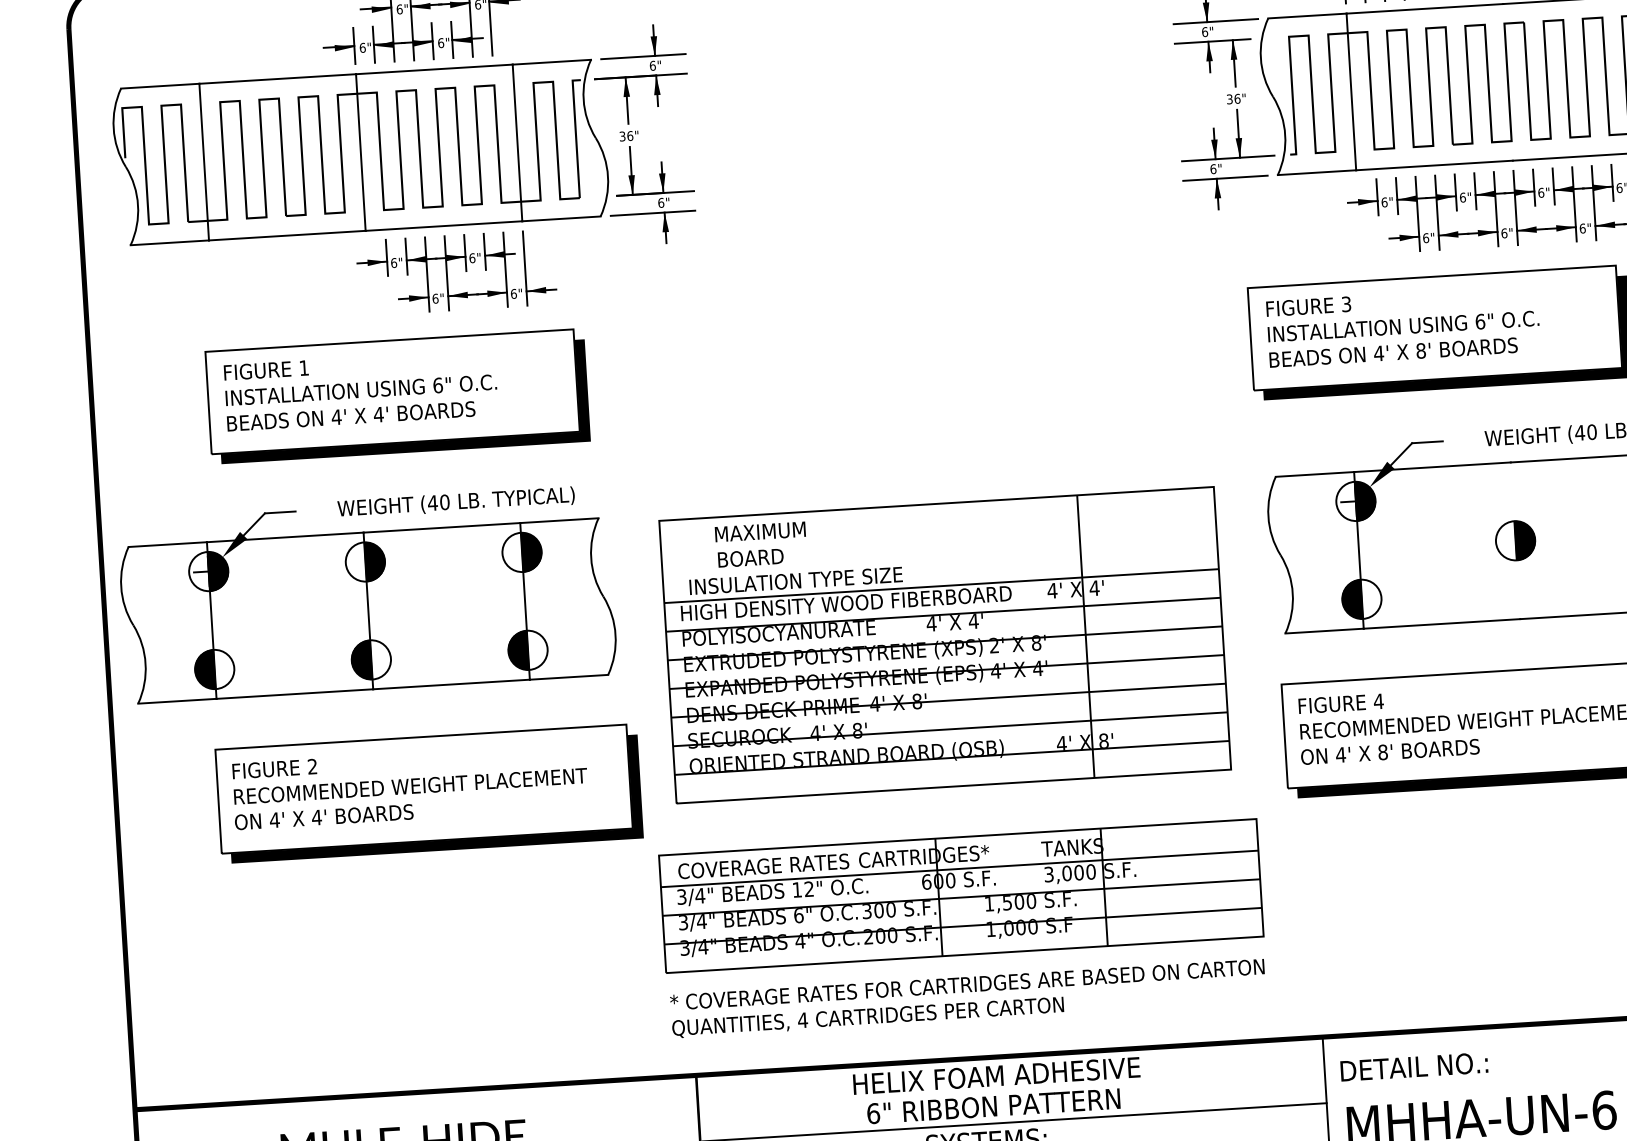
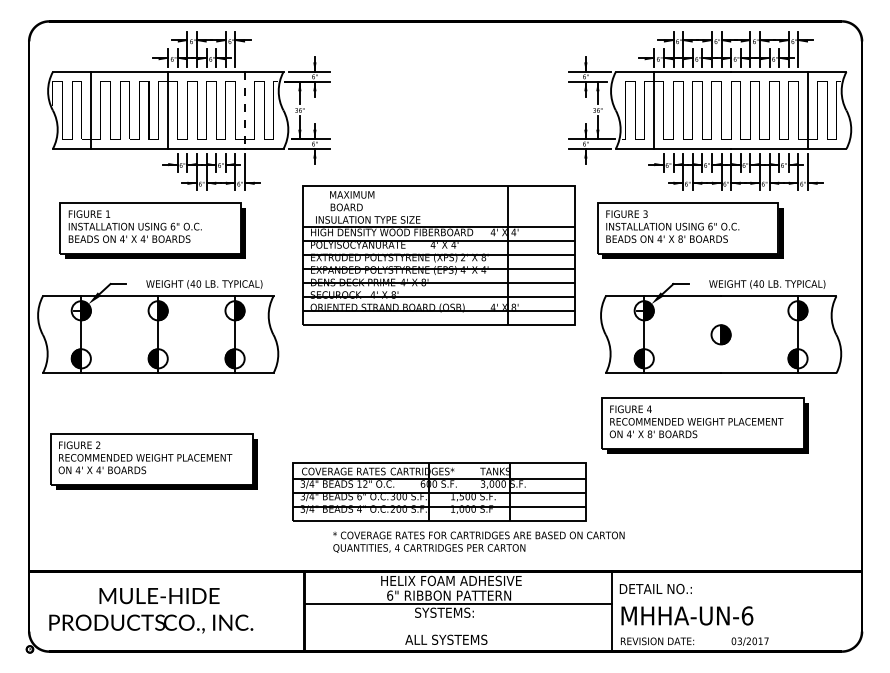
line: (518, 142) -> (245, 110), solid -> dashed
part: (396, 395) -> (152, 230), moved
part: (943, 644) -> (438, 255), moved
part: (427, 792) -> (153, 461), moved
text: (967, 997) -> (478, 541), moved

